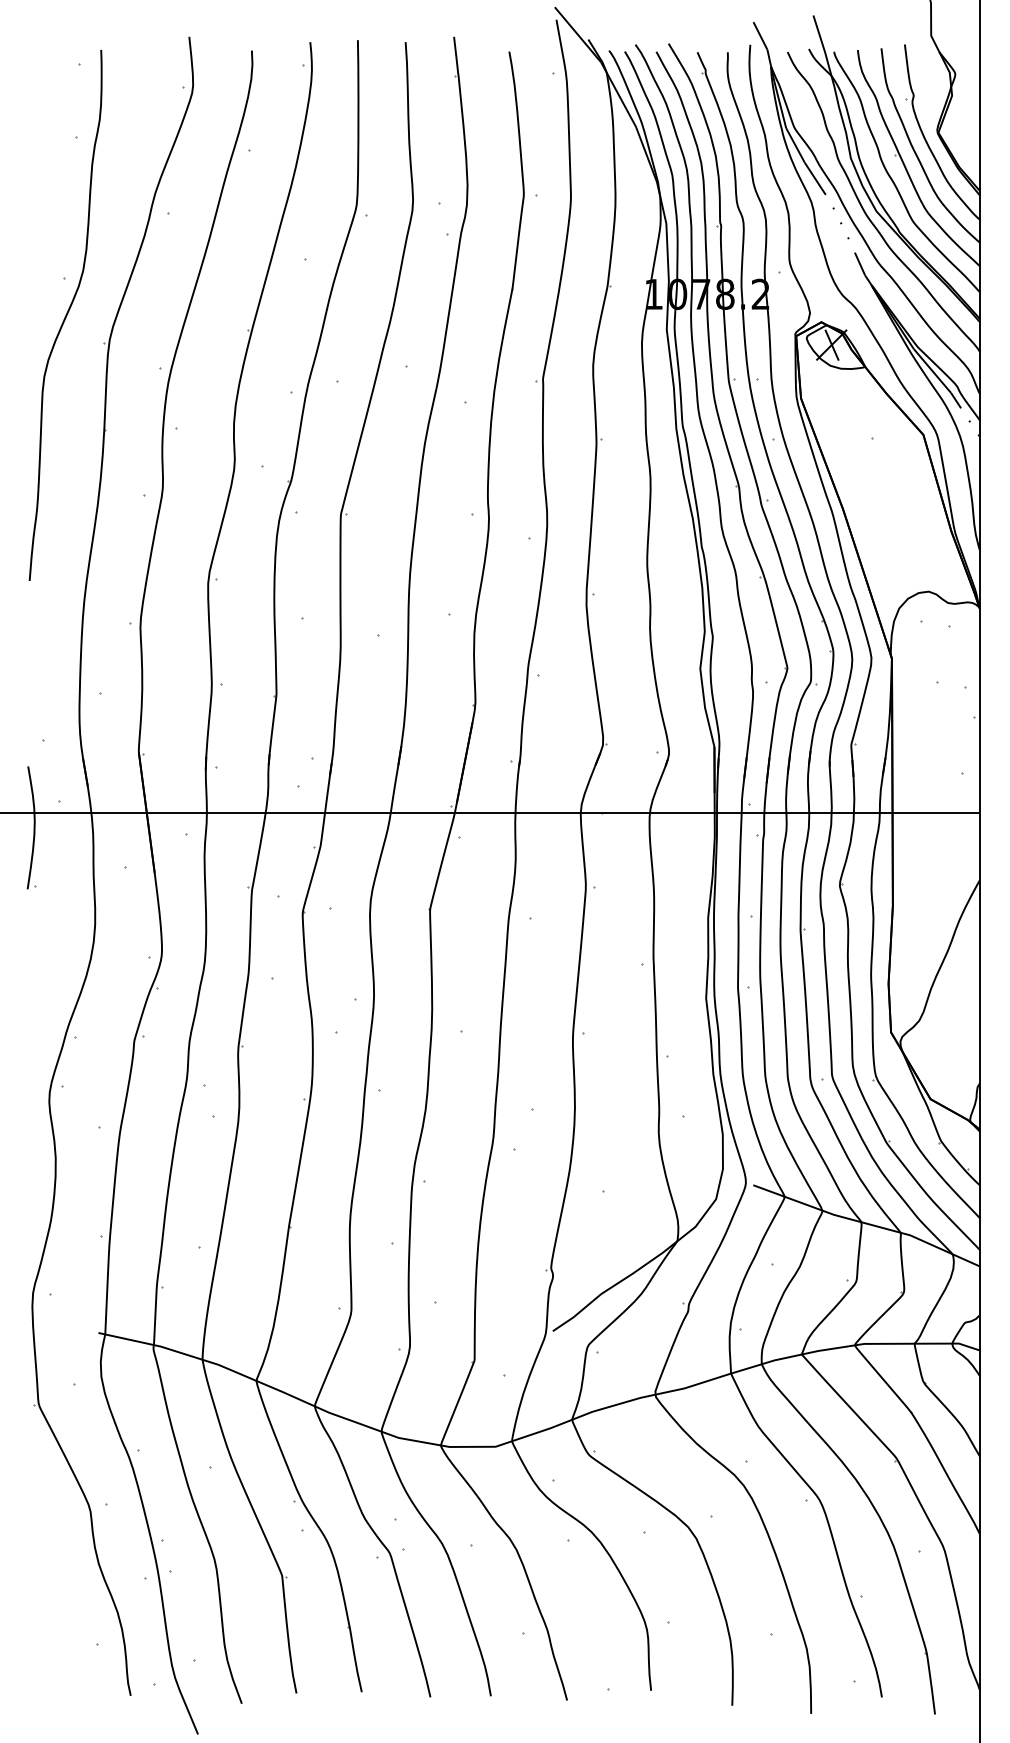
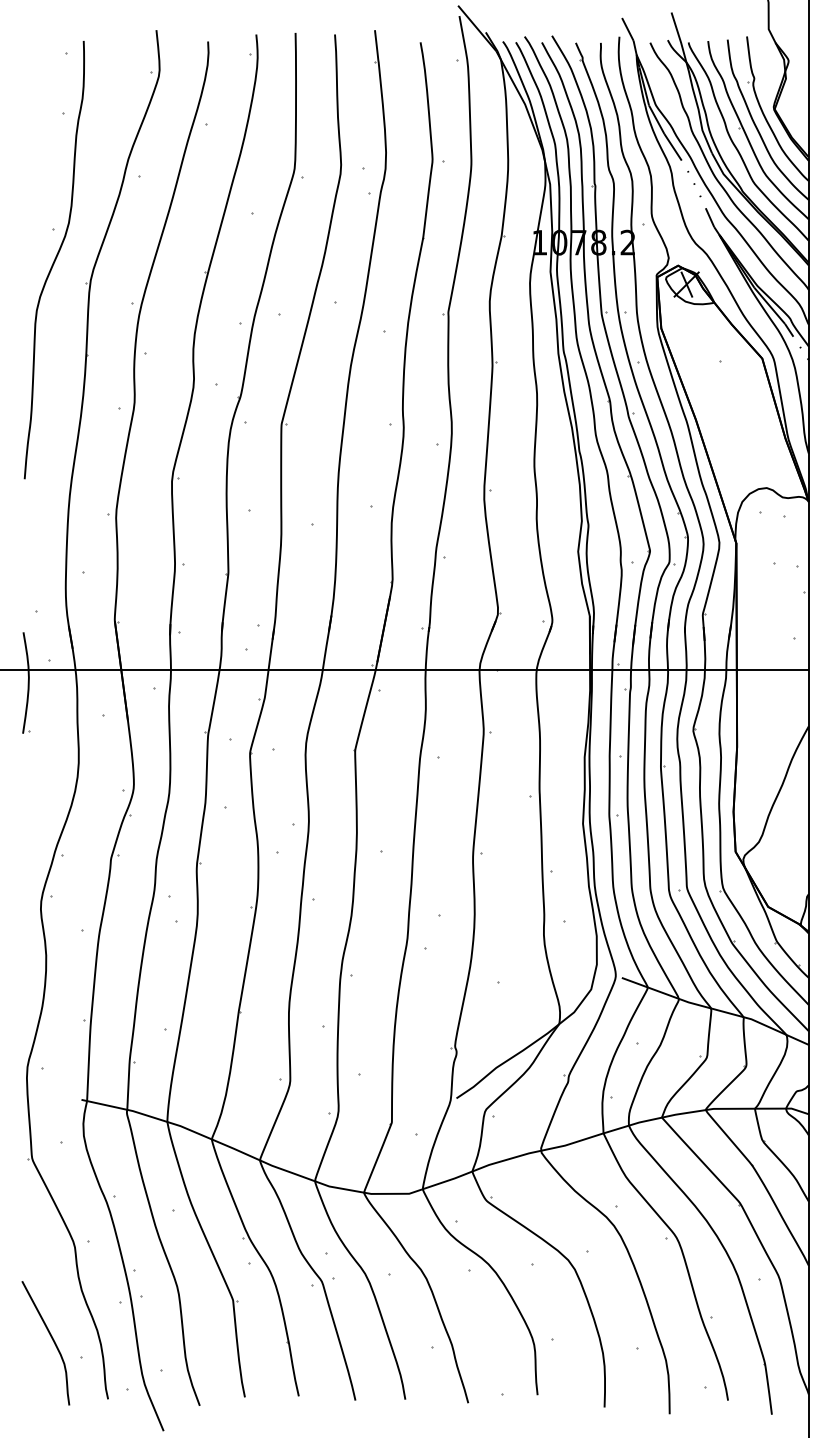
curve: (63, 1624) -> (52, 1340), added

